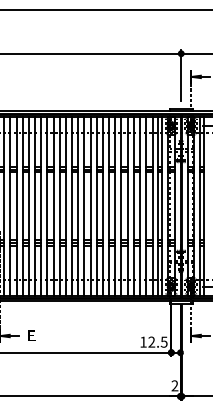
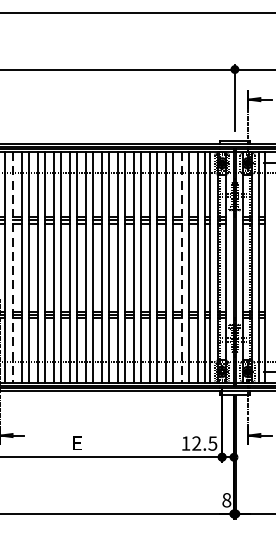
line: (10, 206) -> (13, 267), solid -> dashed
line: (140, 206) -> (182, 267), solid -> dashed
text: (31, 335) -> (77, 442), moved
text: (174, 385) -> (226, 499), 2 -> 8

